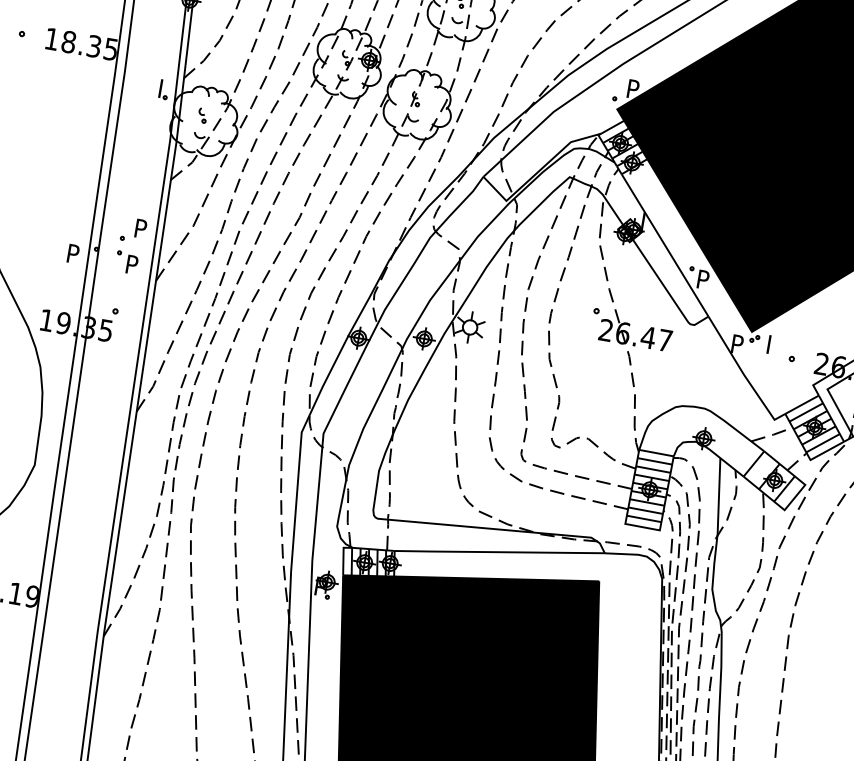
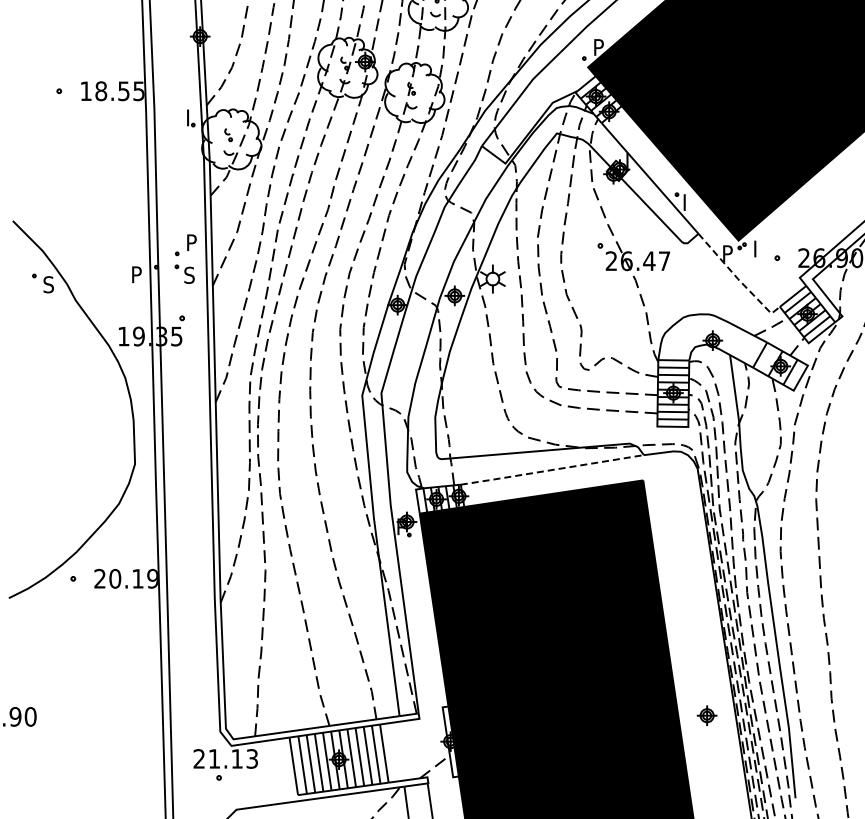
text: (93, 45) -> (123, 90), 18.35 -> 18.55
text: (132, 263) -> (189, 274), P -> S
text: (705, 276) -> (689, 199), P -> I
line: (744, 375) -> (738, 279), solid -> dashed
line: (501, 551) -> (553, 469), solid -> dashed

